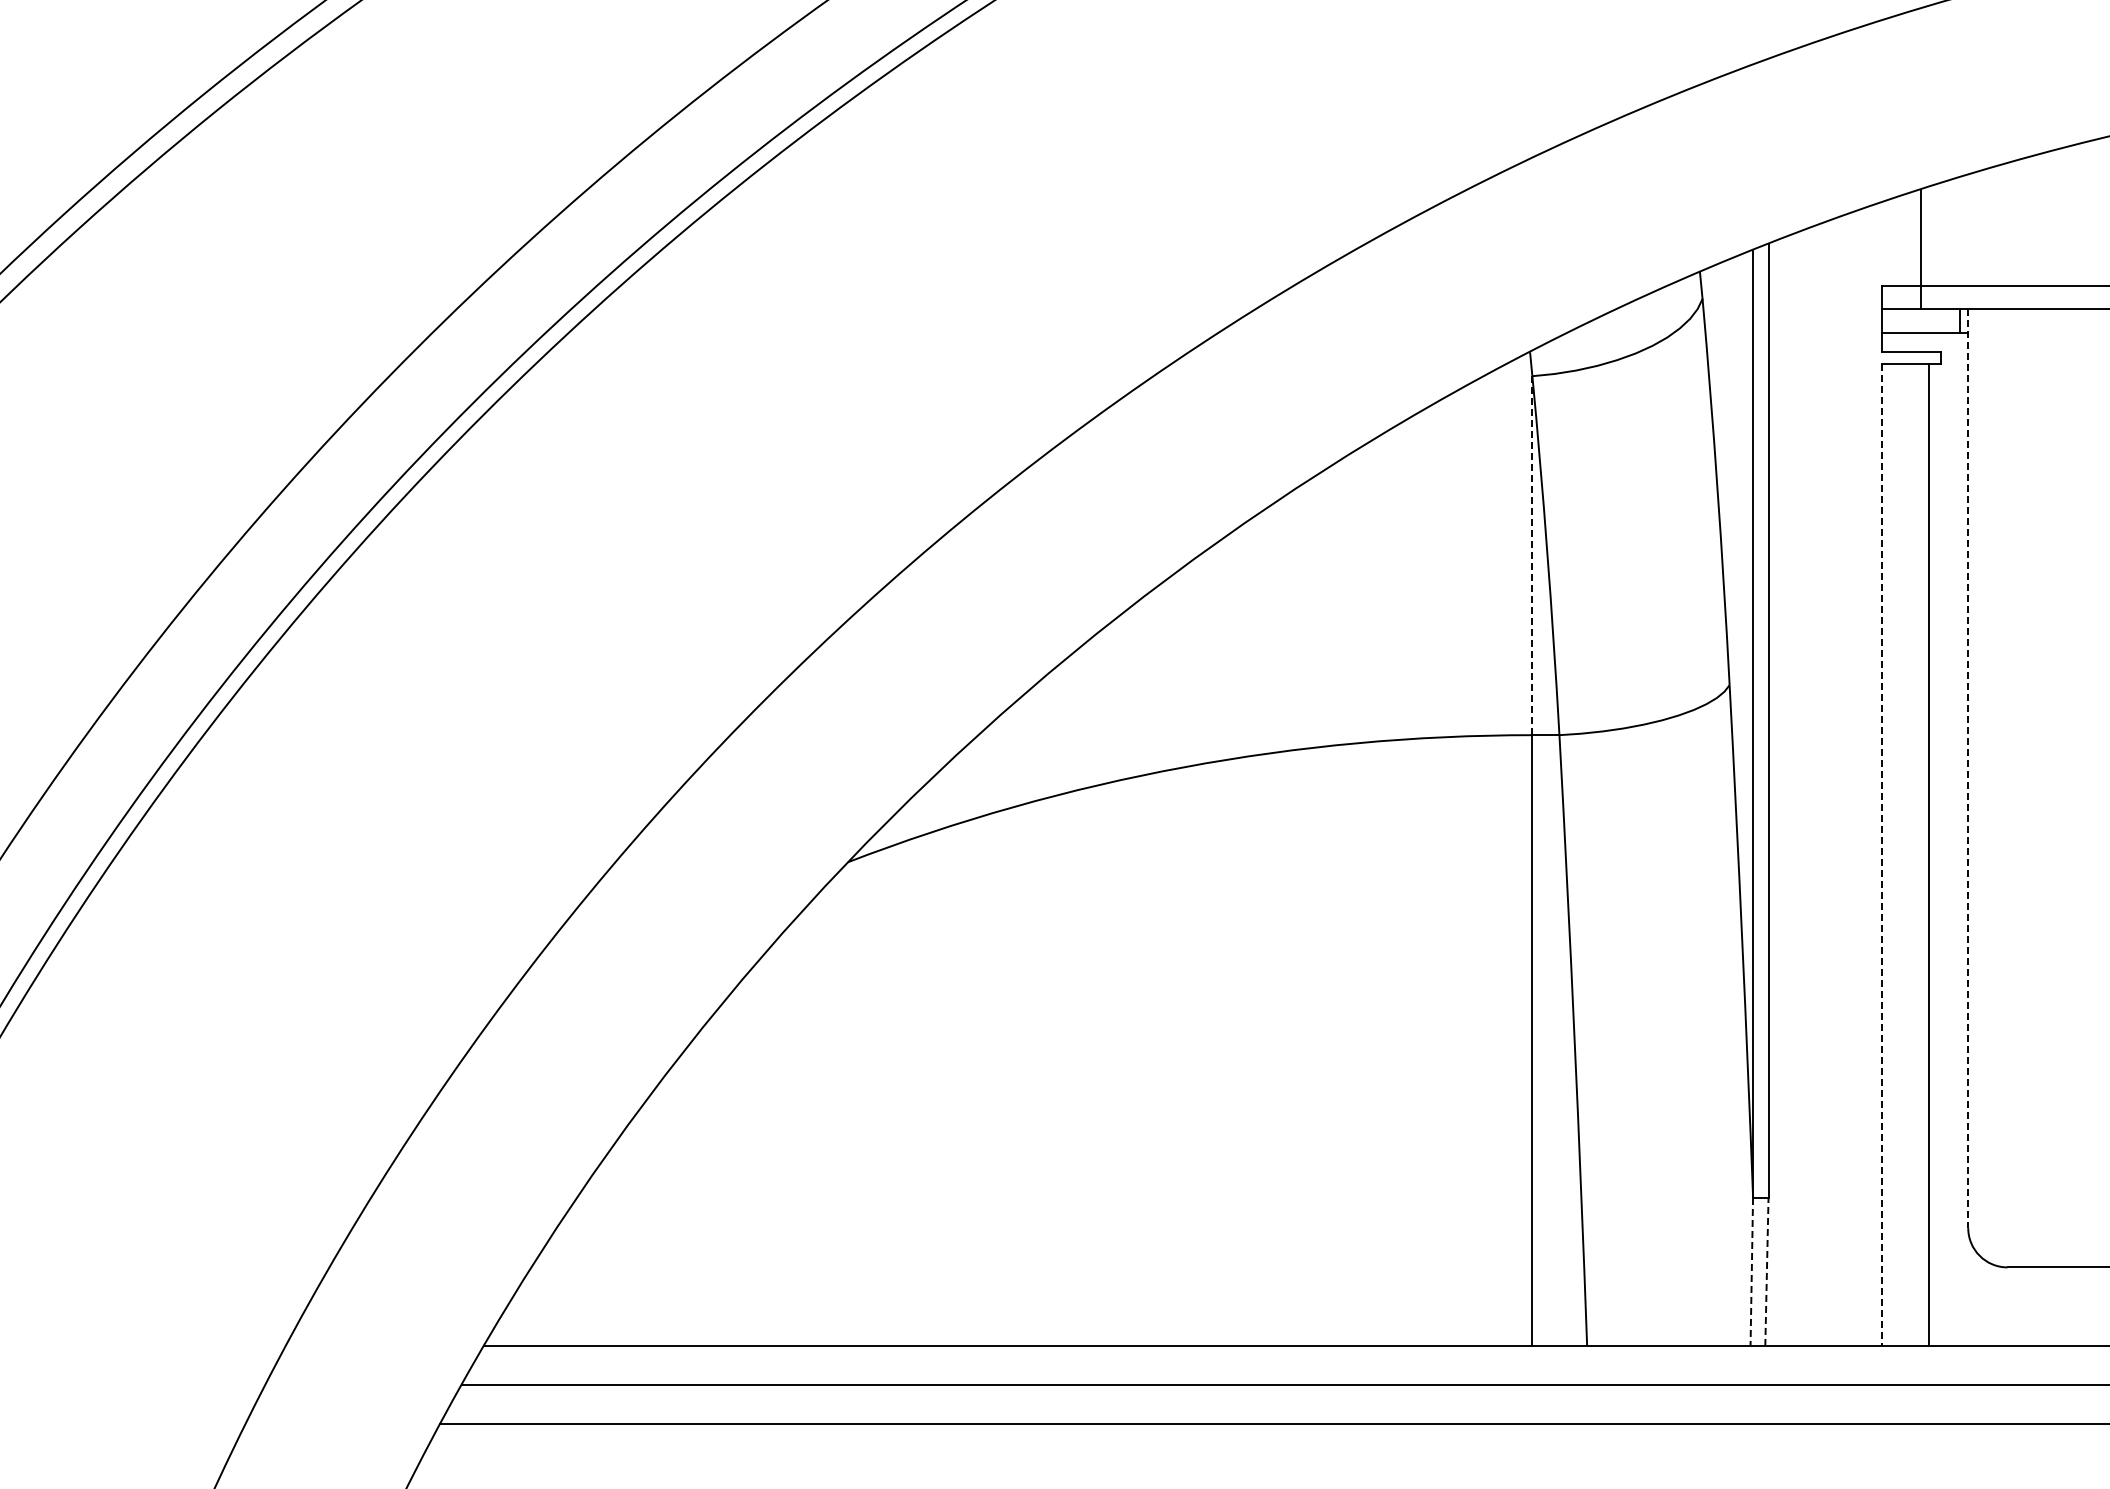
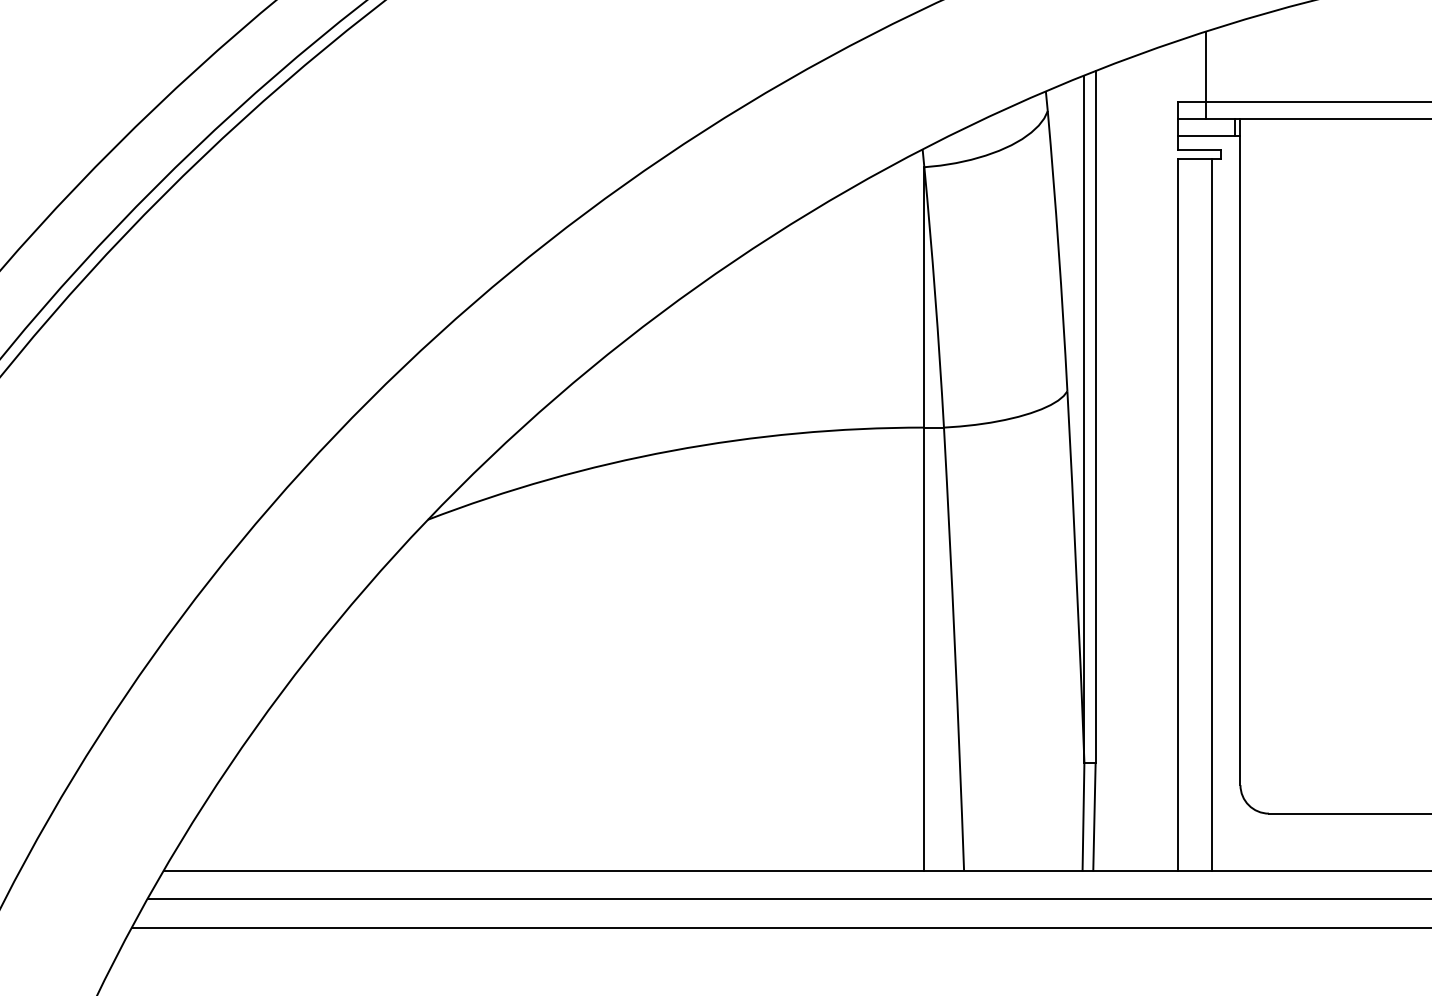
line: (1532, 555) -> (924, 297), dashed -> solid
line: (1968, 769) -> (1240, 452), dashed -> solid
line: (1881, 855) -> (1177, 514), dashed -> solid
line: (1751, 1271) -> (1083, 816), dashed -> solid
line: (1766, 1271) -> (1094, 816), dashed -> solid

